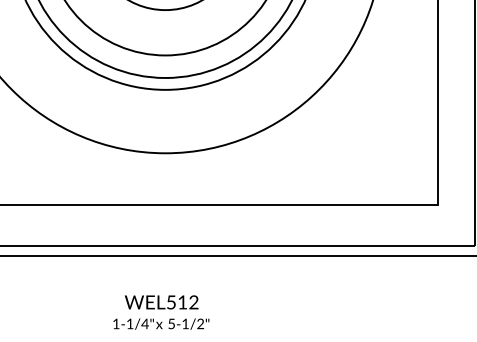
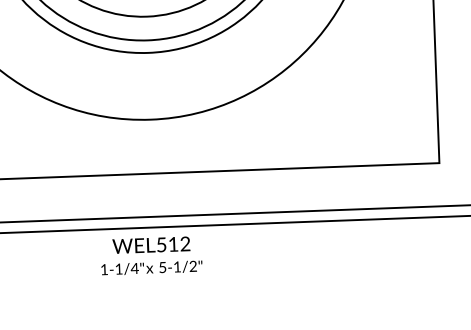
text: (161, 312) -> (151, 255), moved

